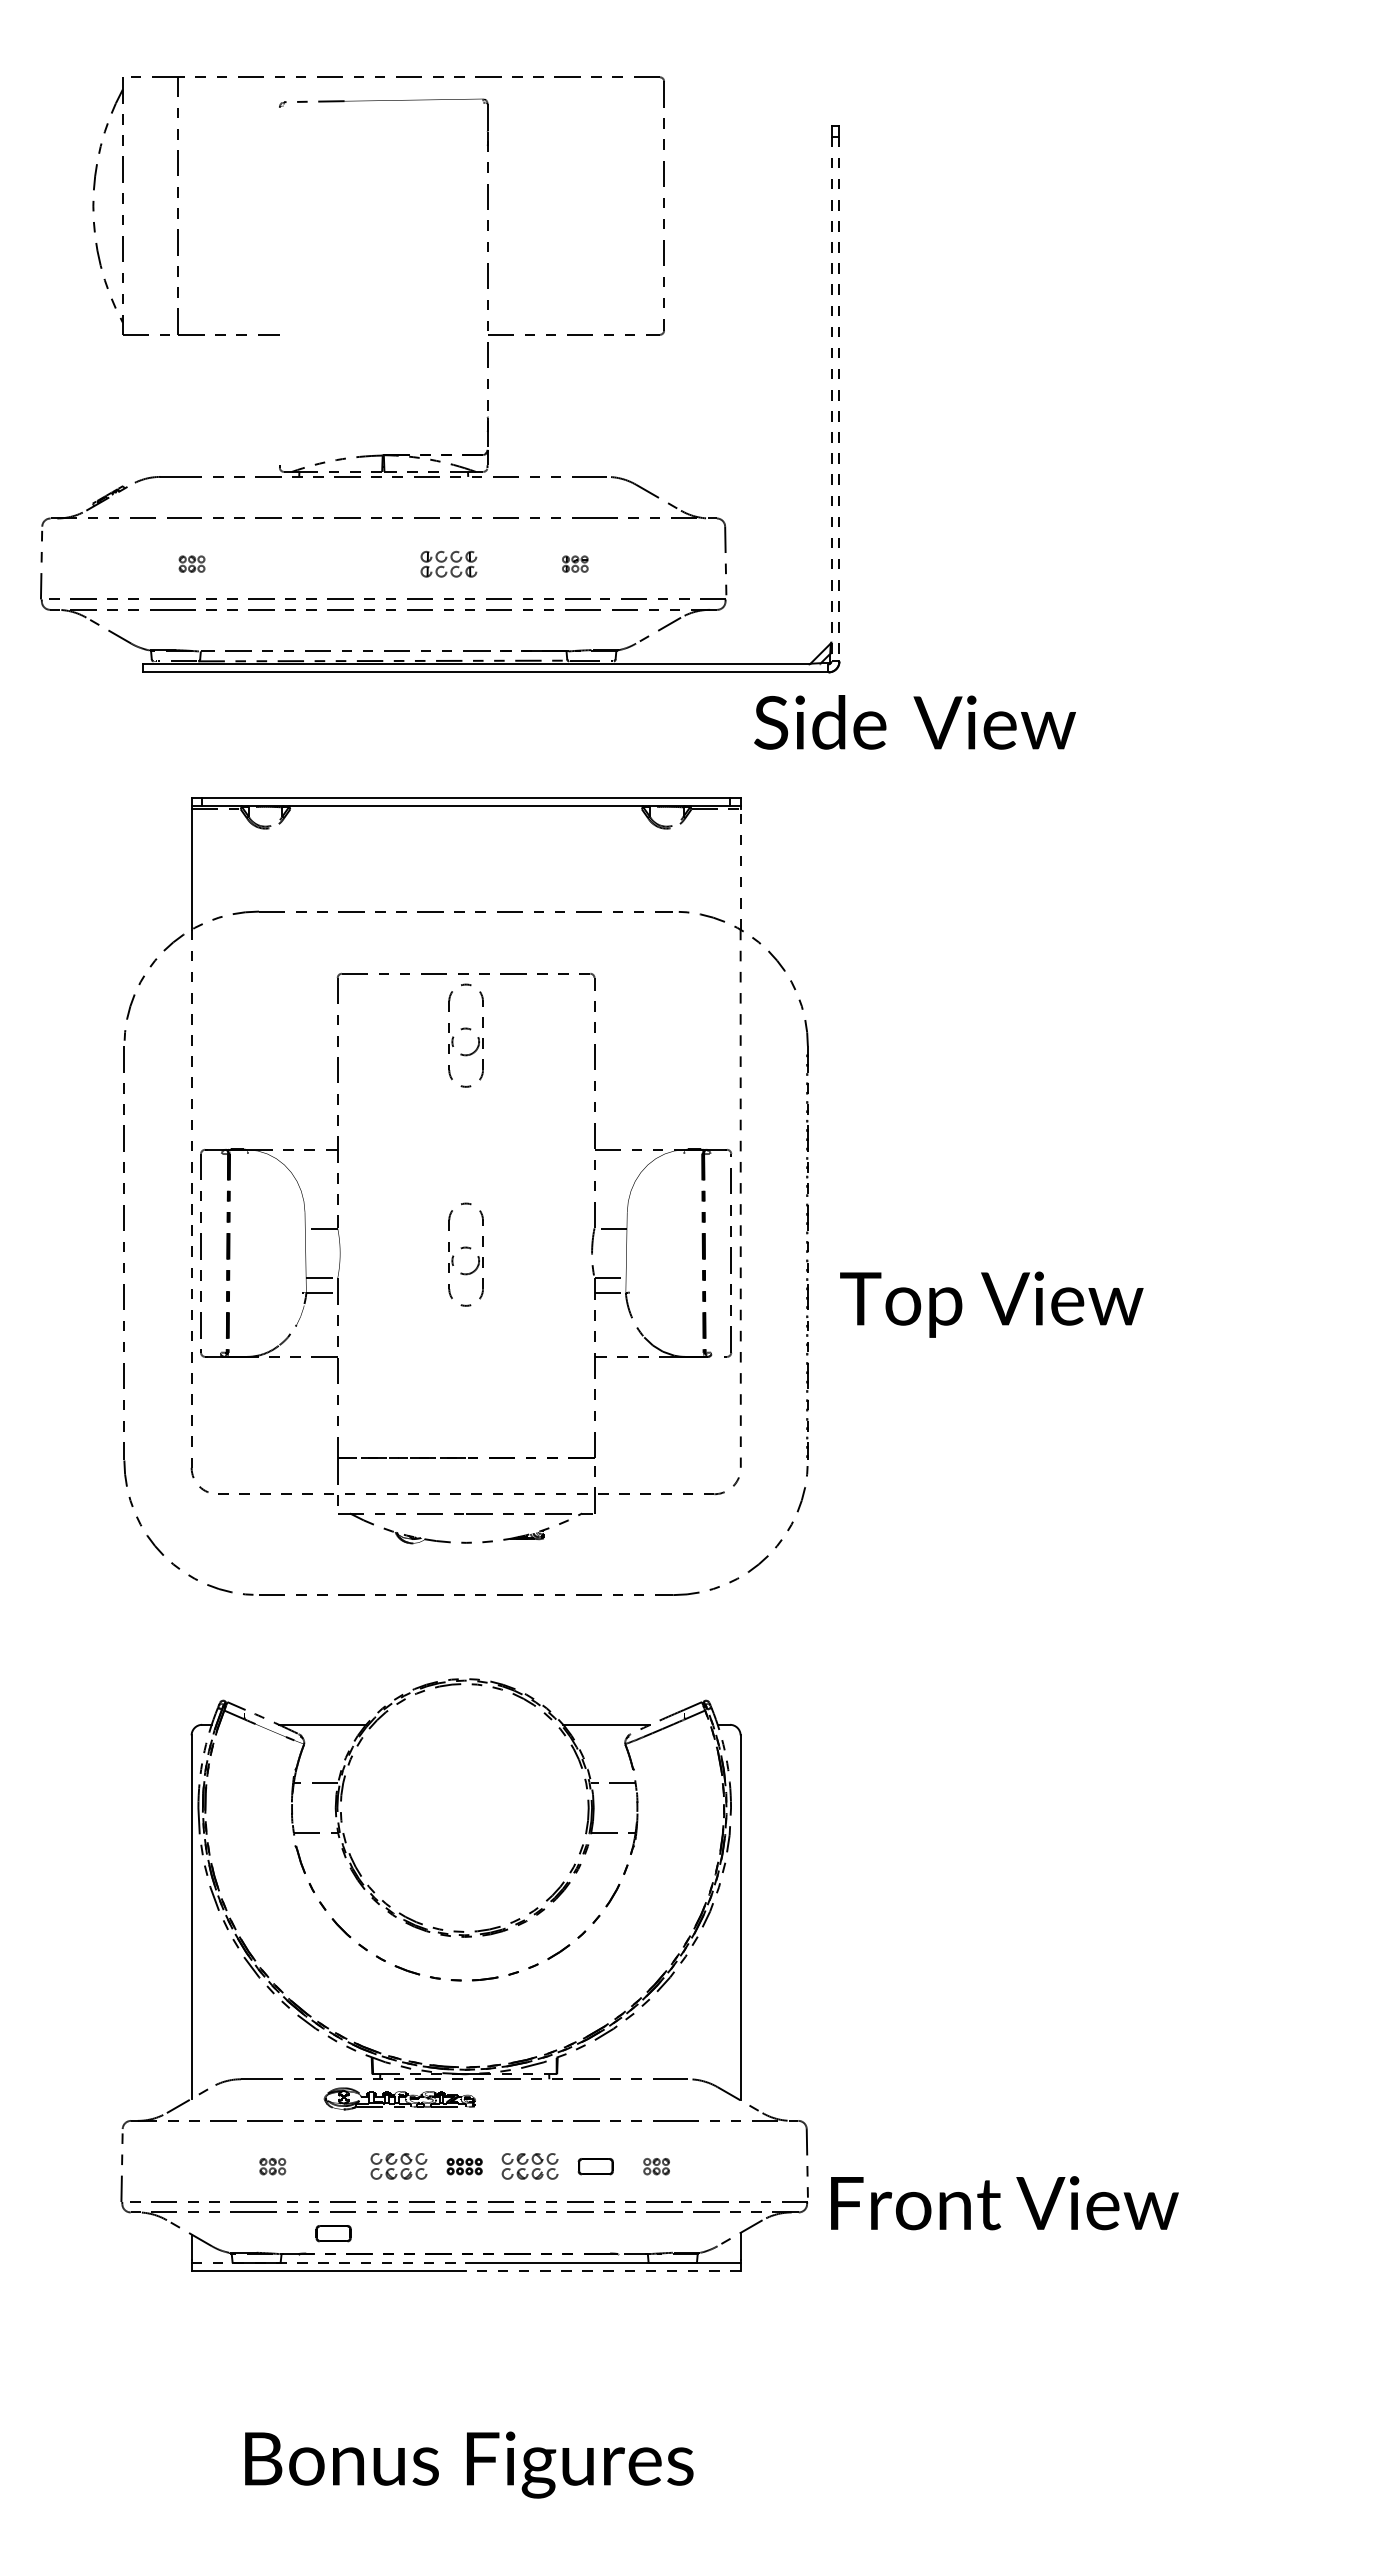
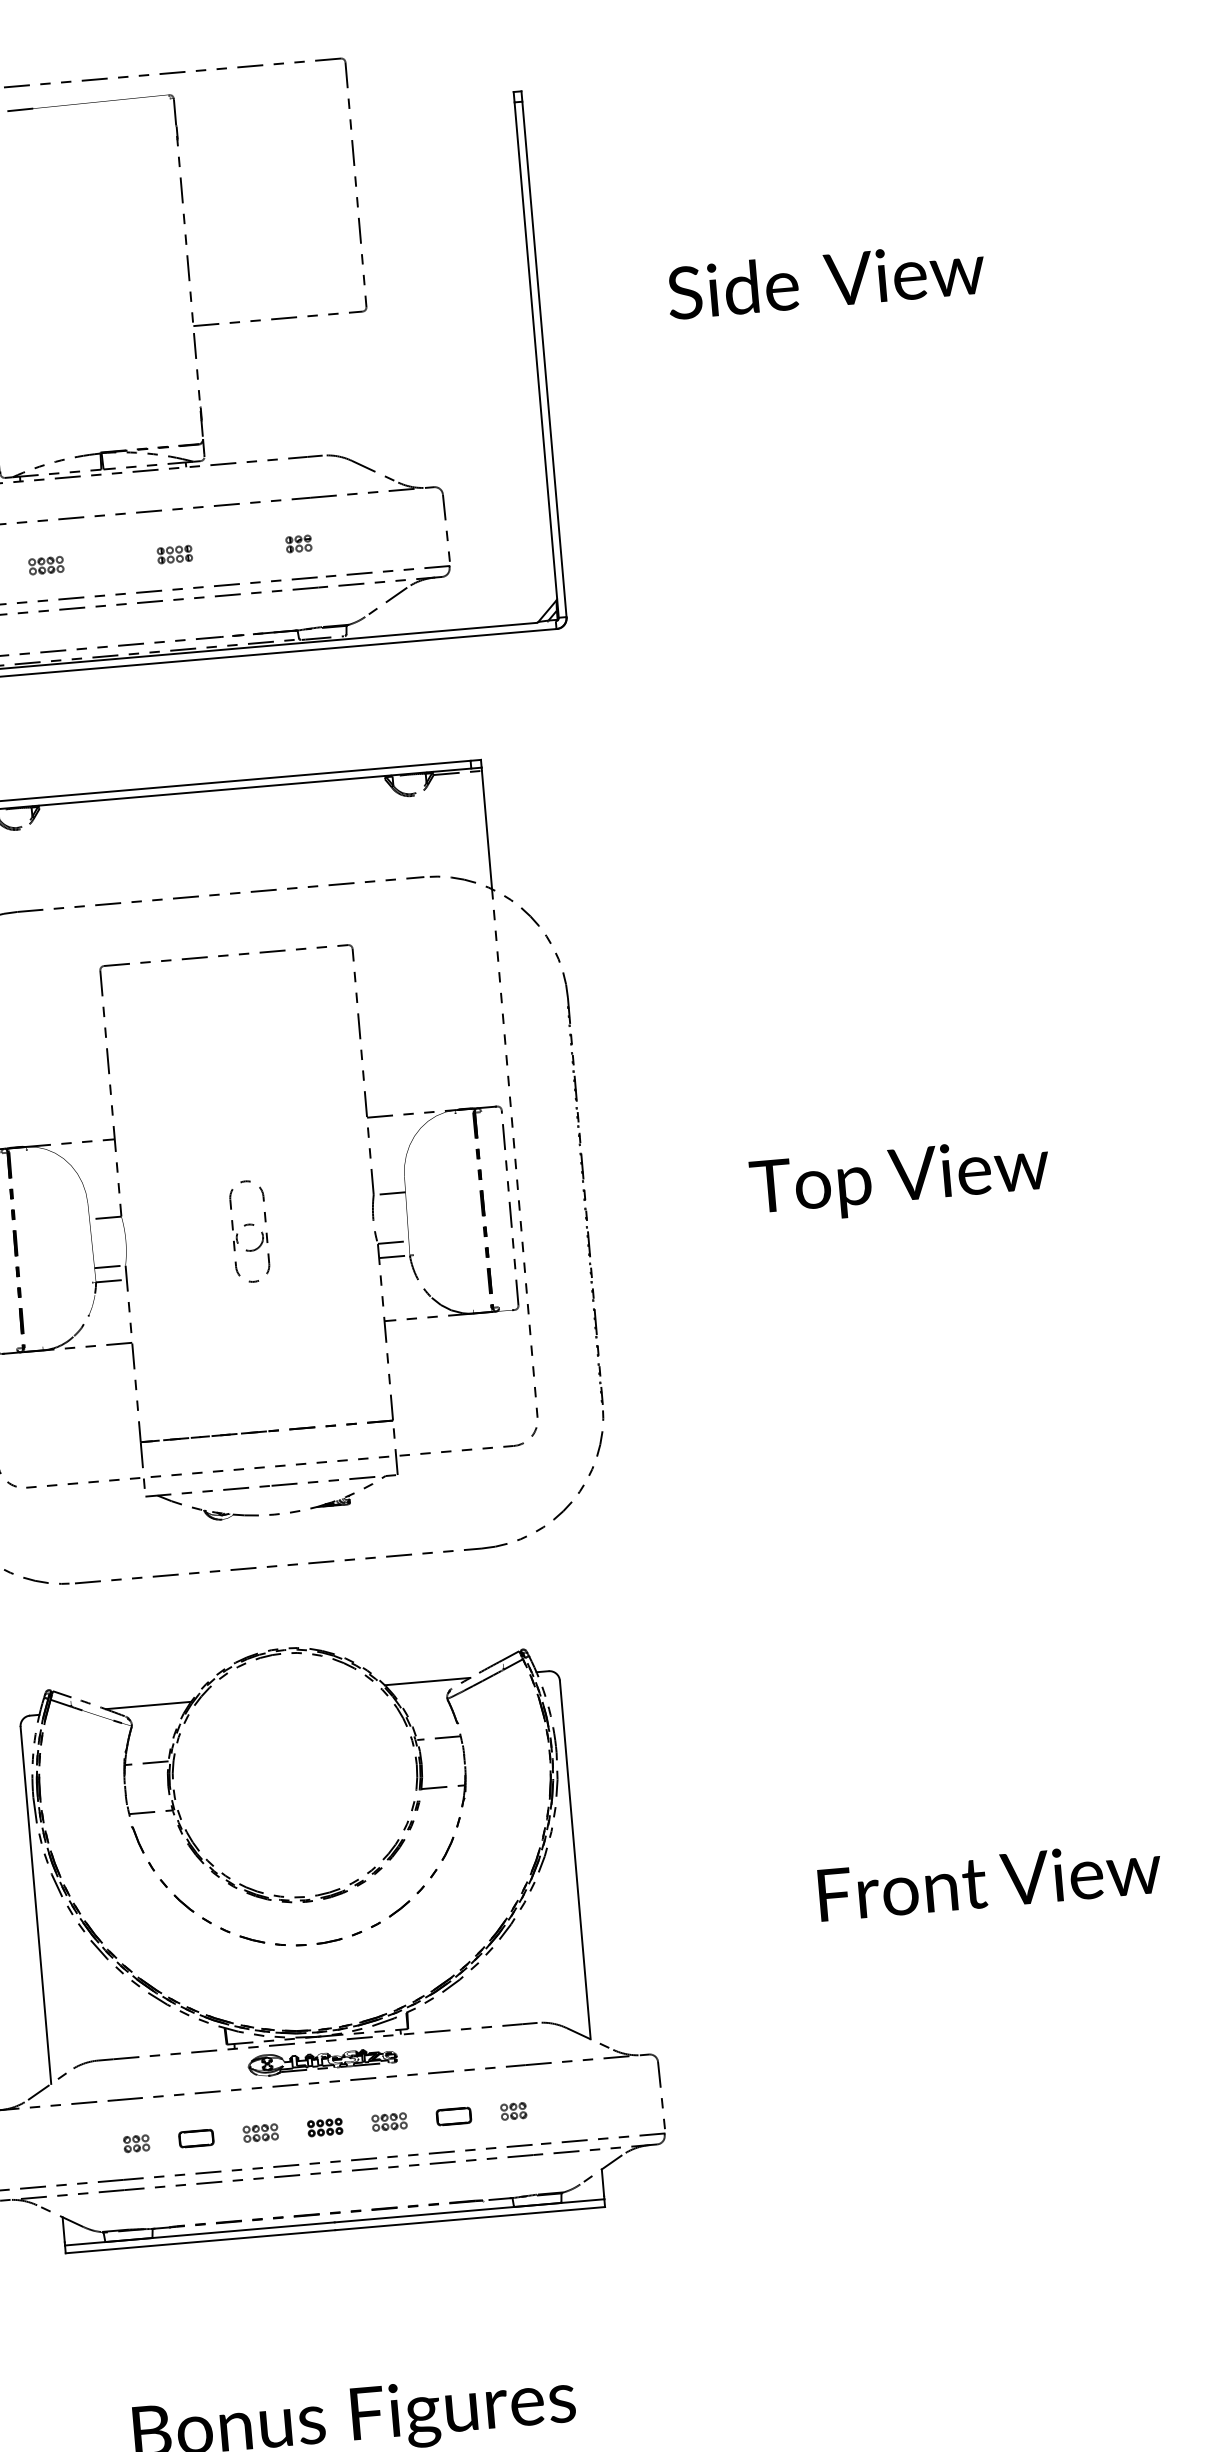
line: (831, 399) -> (536, 360), dashed -> solid
line: (839, 399) -> (544, 359), dashed -> solid
part: (318, 563) -> (46, 564), added
part: (449, 563) -> (175, 553), size x0.62
text: (914, 722) -> (825, 280), moved
line: (740, 869) -> (486, 830), dashed -> solid
part: (465, 1035) -> (230, 1016), removed
text: (991, 1304) -> (899, 1180), moved
part: (399, 2098) -> (322, 2060), moved
part: (399, 2166) -> (261, 2132), size x0.62
part: (530, 2166) -> (389, 2121), size x0.62
text: (1004, 2203) -> (989, 1881), moved
part: (333, 2233) -> (196, 2138), moved
line: (329, 2263) -> (200, 2234), dashed -> solid
line: (602, 2271) -> (469, 2218), dashed -> solid

